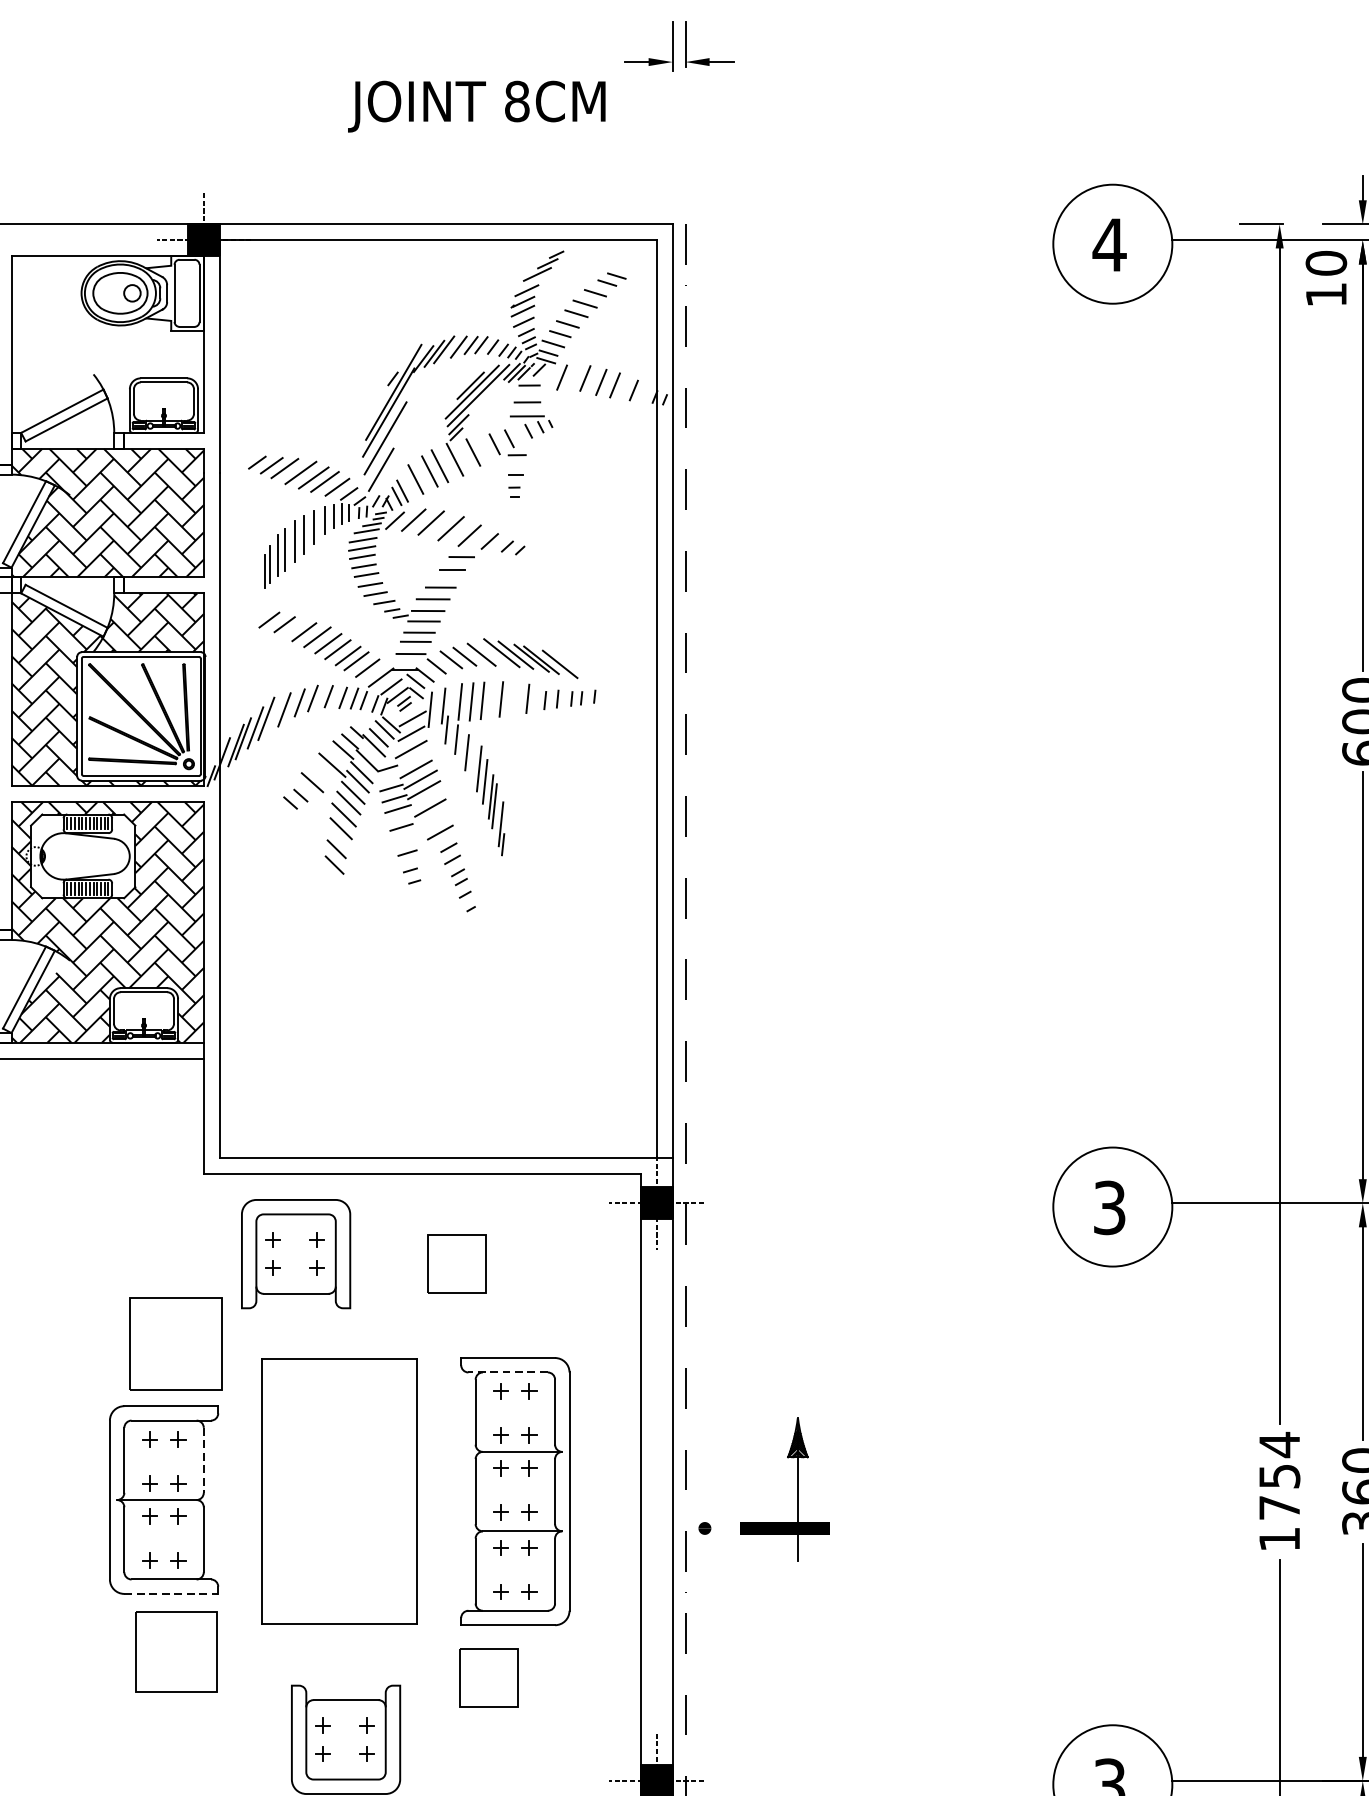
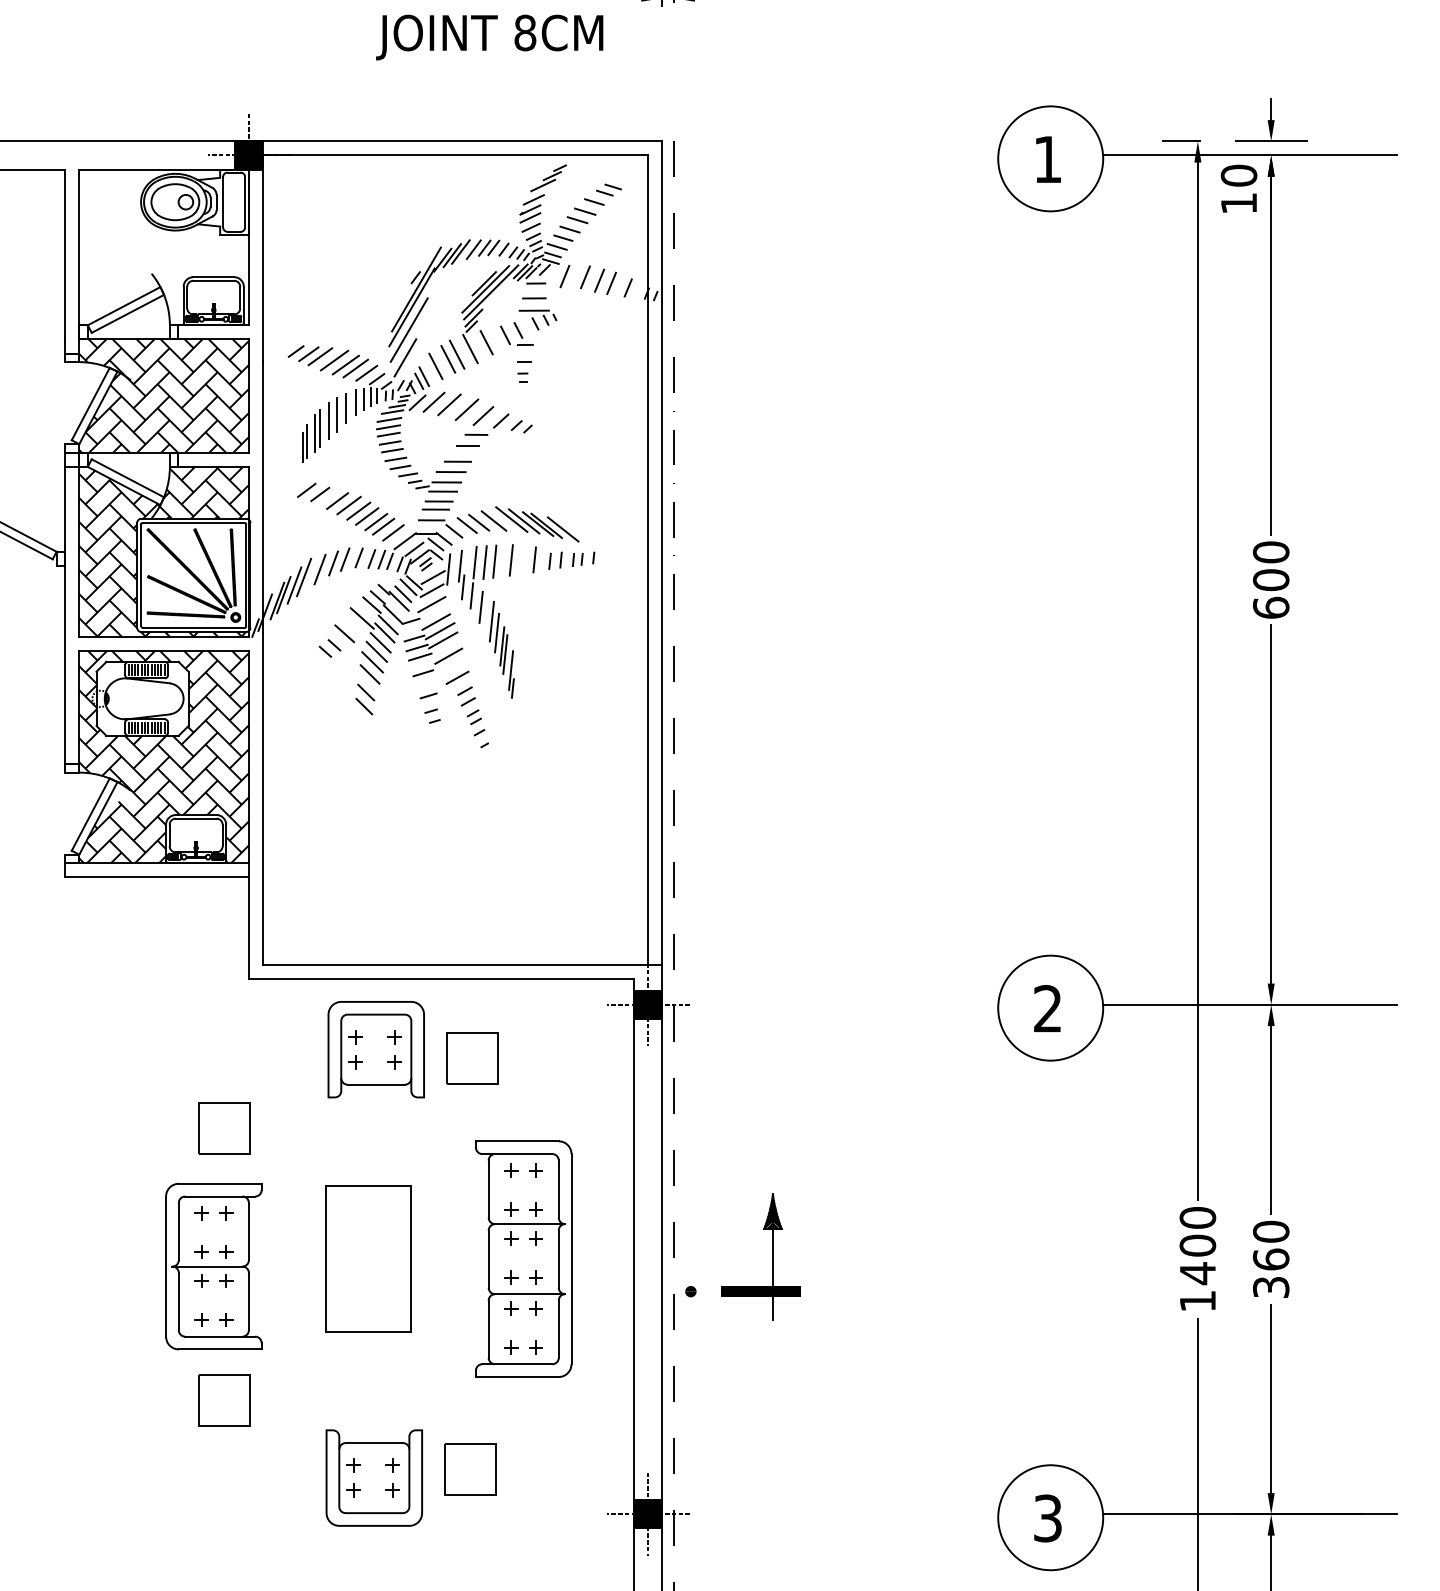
text: (1109, 244) -> (1047, 159), 4 -> 1
text: (1109, 1207) -> (1047, 1008), 3 -> 2
part: (295, 1253) -> (375, 1049), moved
part: (176, 1343) -> (224, 1128), size x0.62
line: (507, 1372) -> (516, 1154), dashed -> solid
line: (203, 1460) -> (248, 1231), dashed -> solid
text: (1279, 1476) -> (1197, 1245), 1754 -> 1400
part: (339, 1490) -> (368, 1258), size x0.62
line: (171, 1594) -> (220, 1349), dashed -> solid
part: (176, 1651) -> (224, 1400), size x0.71
part: (489, 1677) -> (470, 1469), moved

